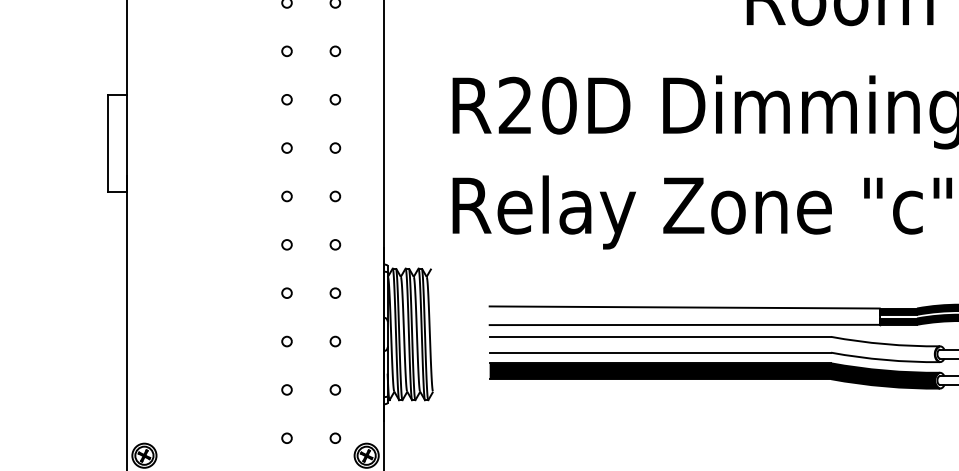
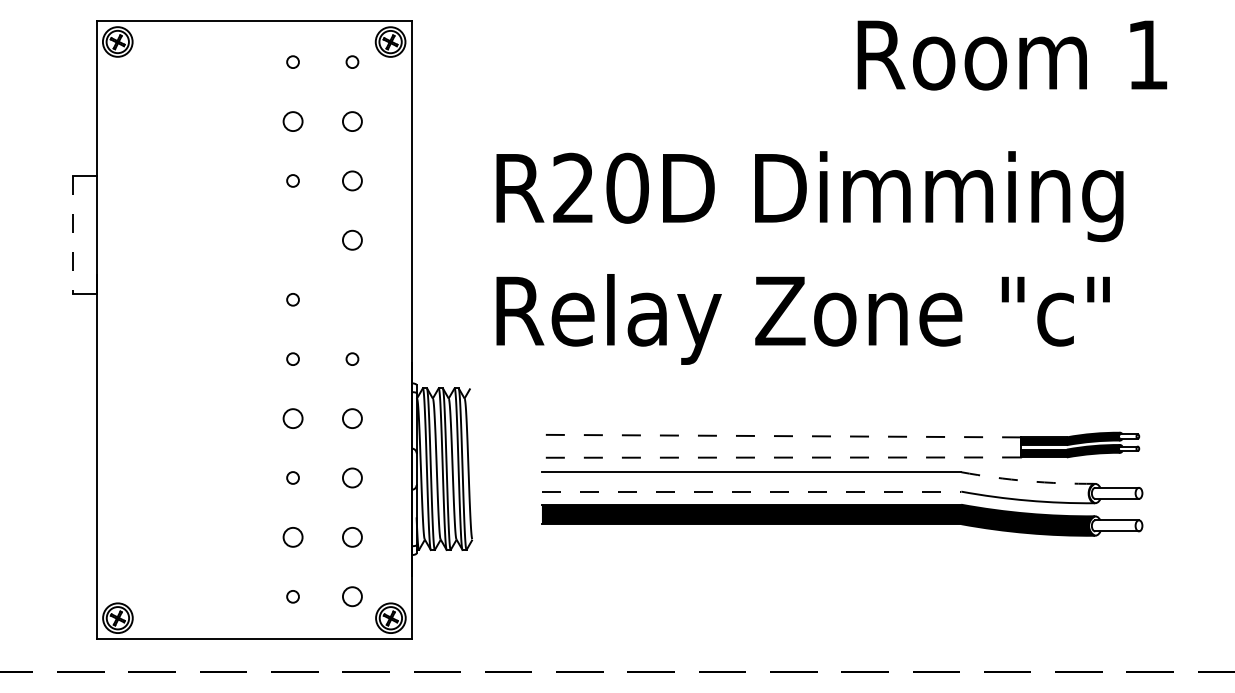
circle: (286, 51) -> (292, 121), size x1.6
circle: (335, 51) -> (352, 121), size x1.6
circle: (335, 99) -> (352, 180), size x1.6
line: (108, 144) -> (73, 235), solid -> dashed
circle: (286, 148) -> (292, 240), removed
circle: (335, 148) -> (352, 240), size x1.6
circle: (335, 196) -> (352, 299), removed
circle: (286, 293) -> (292, 418), size x1.6
circle: (335, 293) -> (352, 418), size x1.6
line: (684, 307) -> (781, 436), solid -> dashed
line: (684, 324) -> (781, 457), solid -> dashed
circle: (335, 341) -> (352, 477), size x1.6
arc: (885, 344) -> (1027, 481), solid -> dashed
line: (660, 352) -> (751, 491), solid -> dashed
circle: (286, 390) -> (292, 537), size x1.6
circle: (335, 390) -> (352, 537), size x1.6
circle: (335, 438) -> (352, 596), size x1.6

